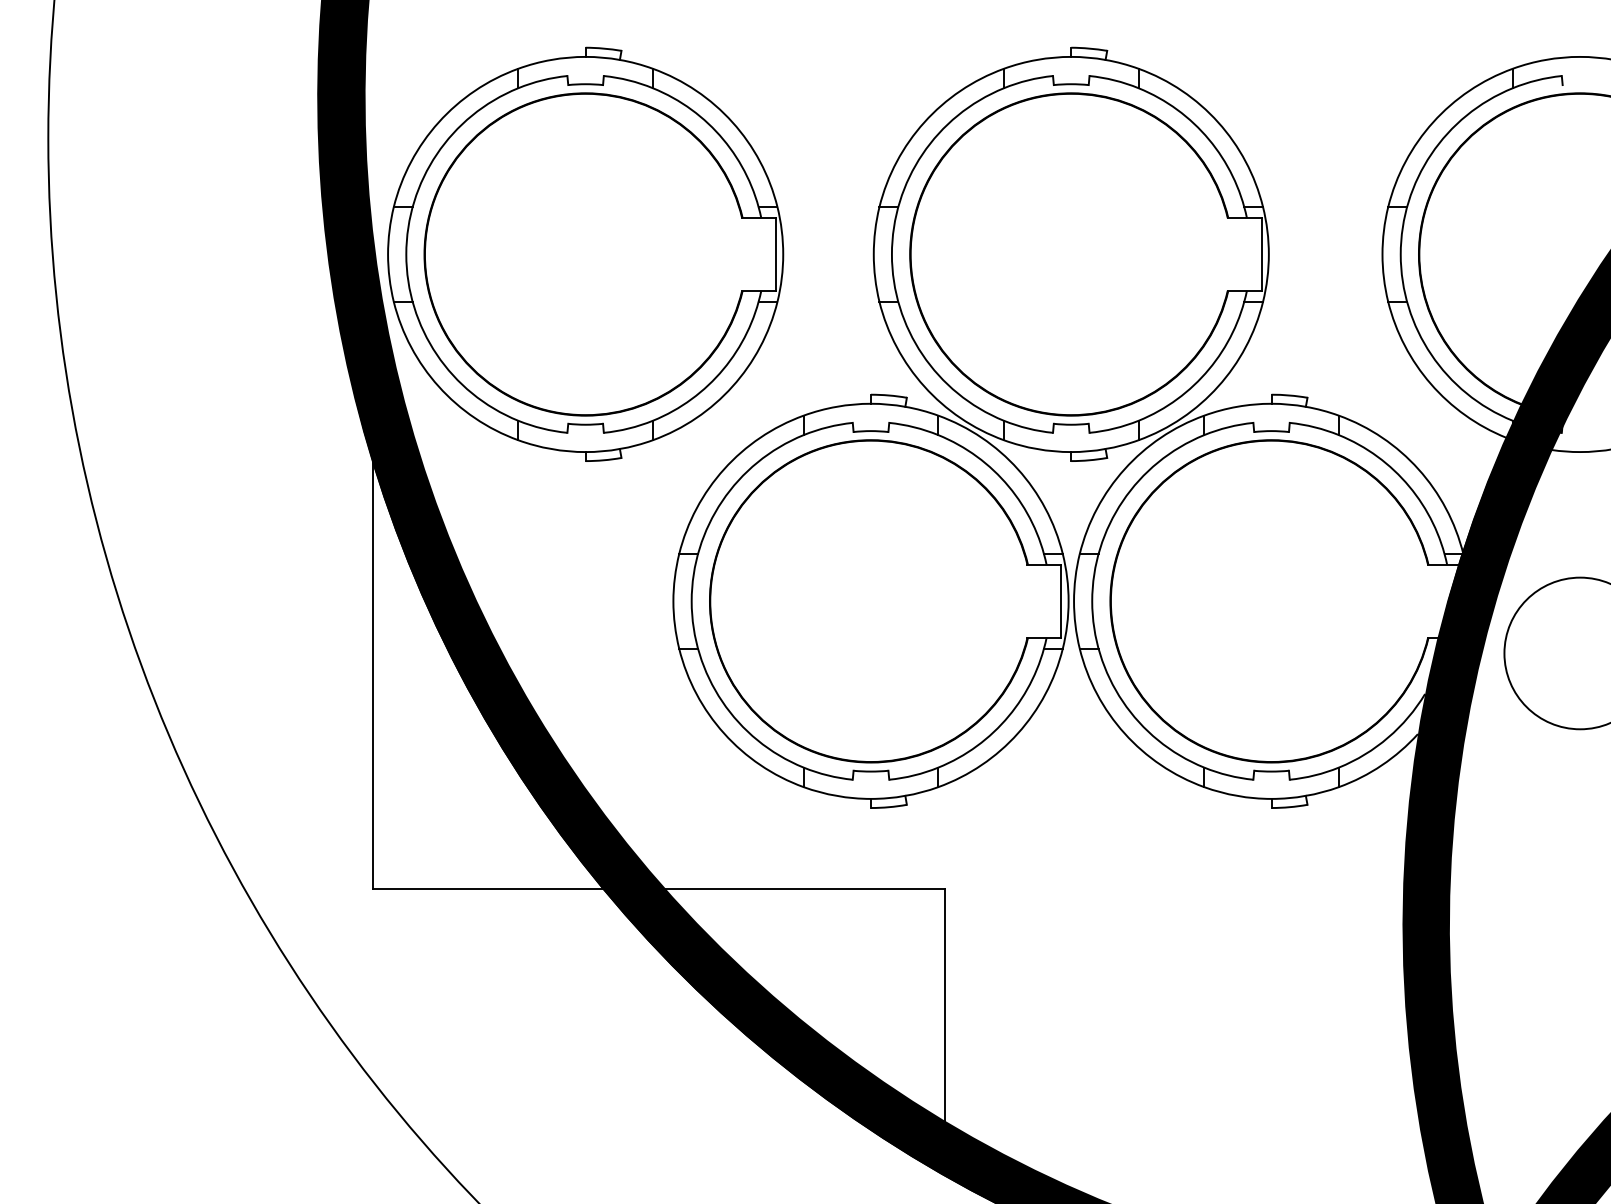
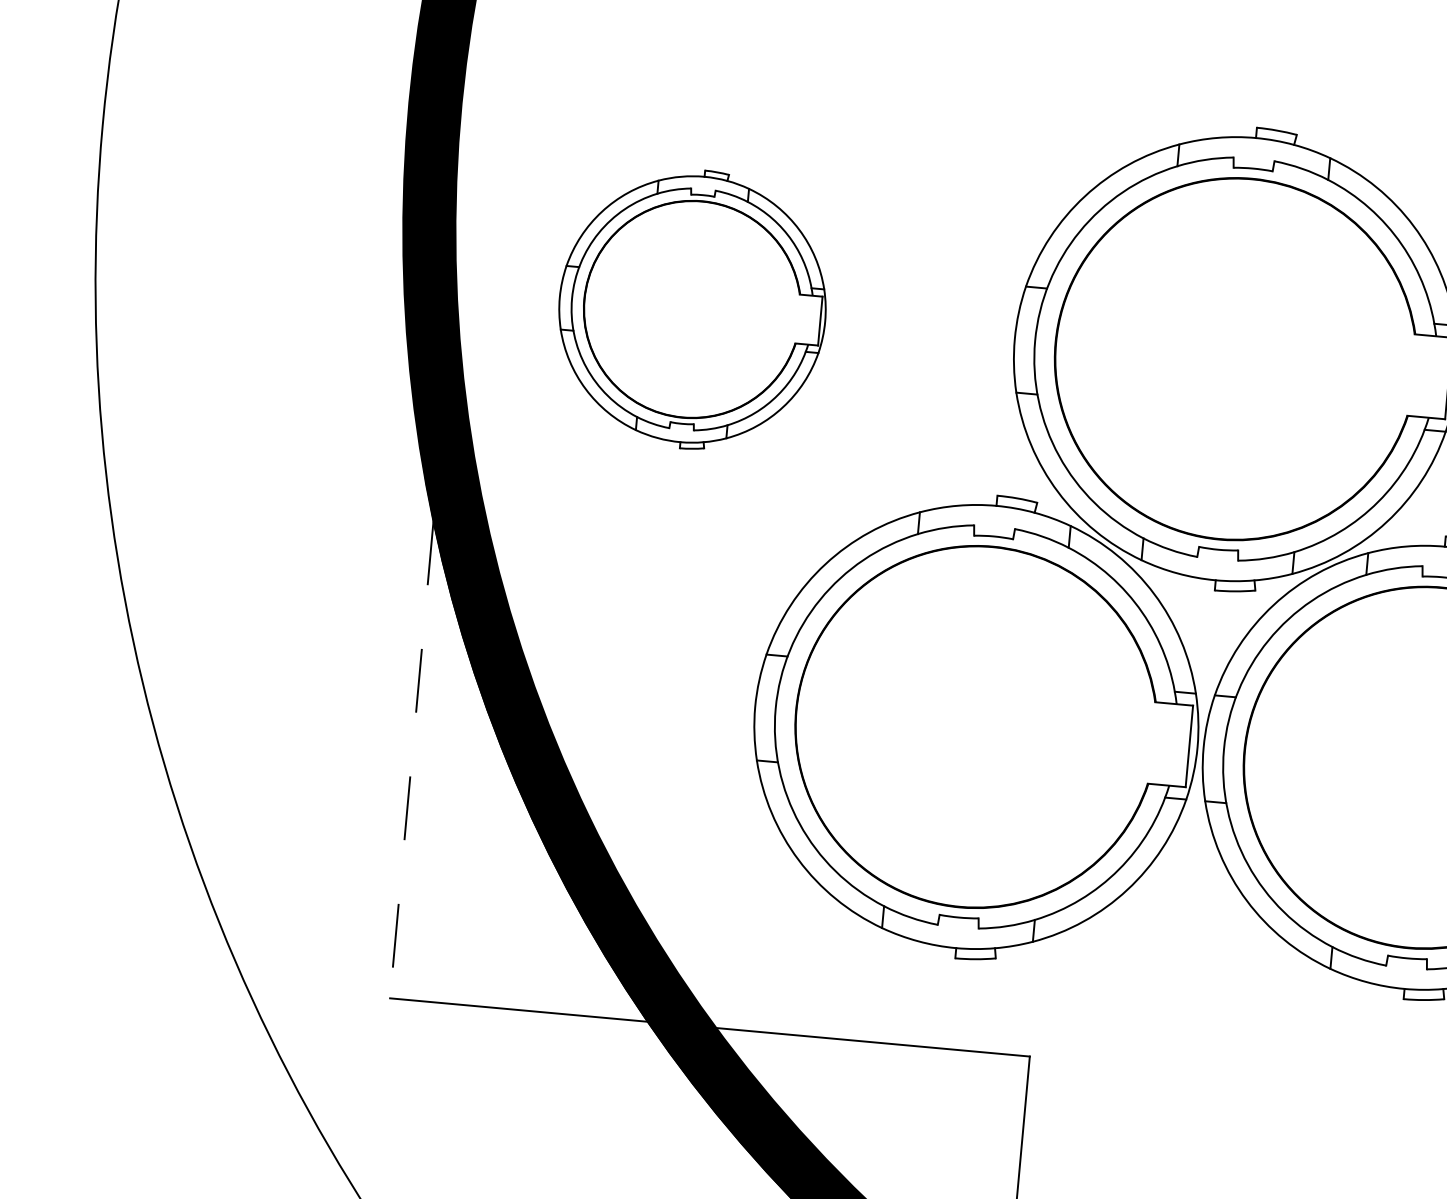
part: (585, 253) -> (692, 308), size x0.6
line: (373, 676) -> (411, 760), solid -> dashed

